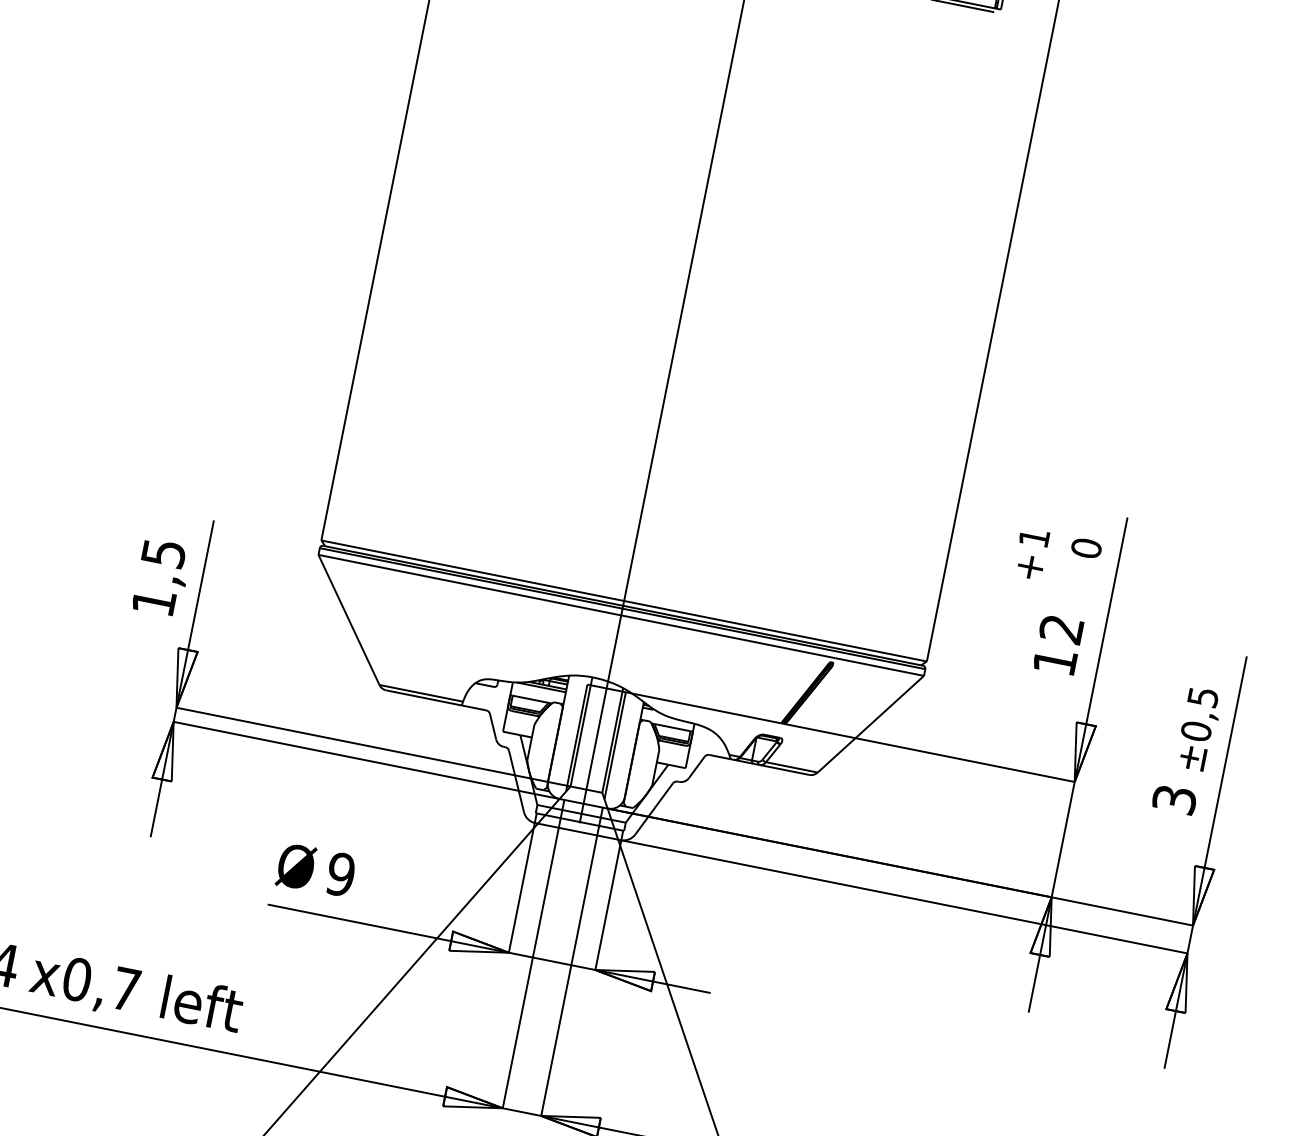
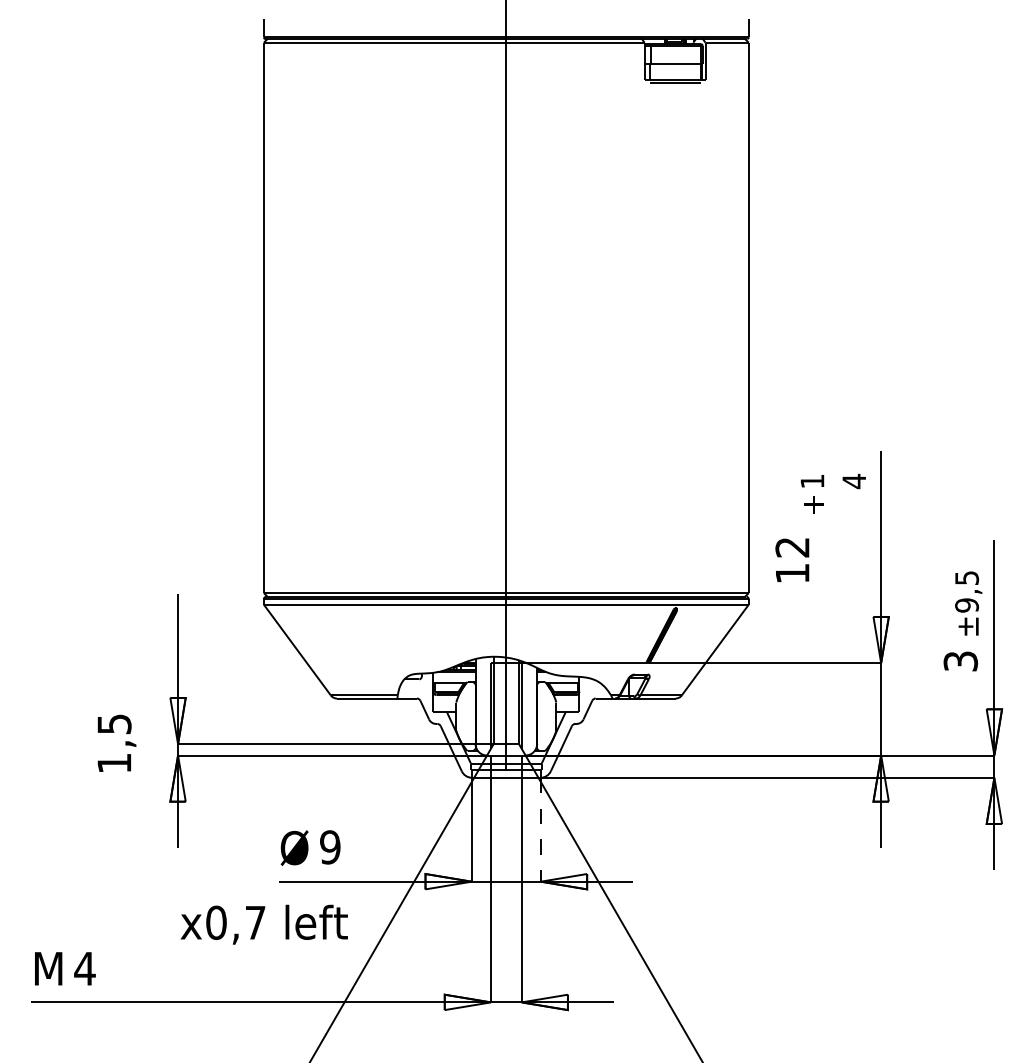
text: (1086, 548) -> (854, 481), 0 -> 4
text: (161, 576) -> (116, 742), moved
text: (1058, 645) -> (792, 560), moved
text: (1196, 731) -> (967, 605), ±0,5 -> ±9,5
line: (607, 904) -> (540, 829), solid -> dashed
text: (135, 993) -> (263, 924), moved

